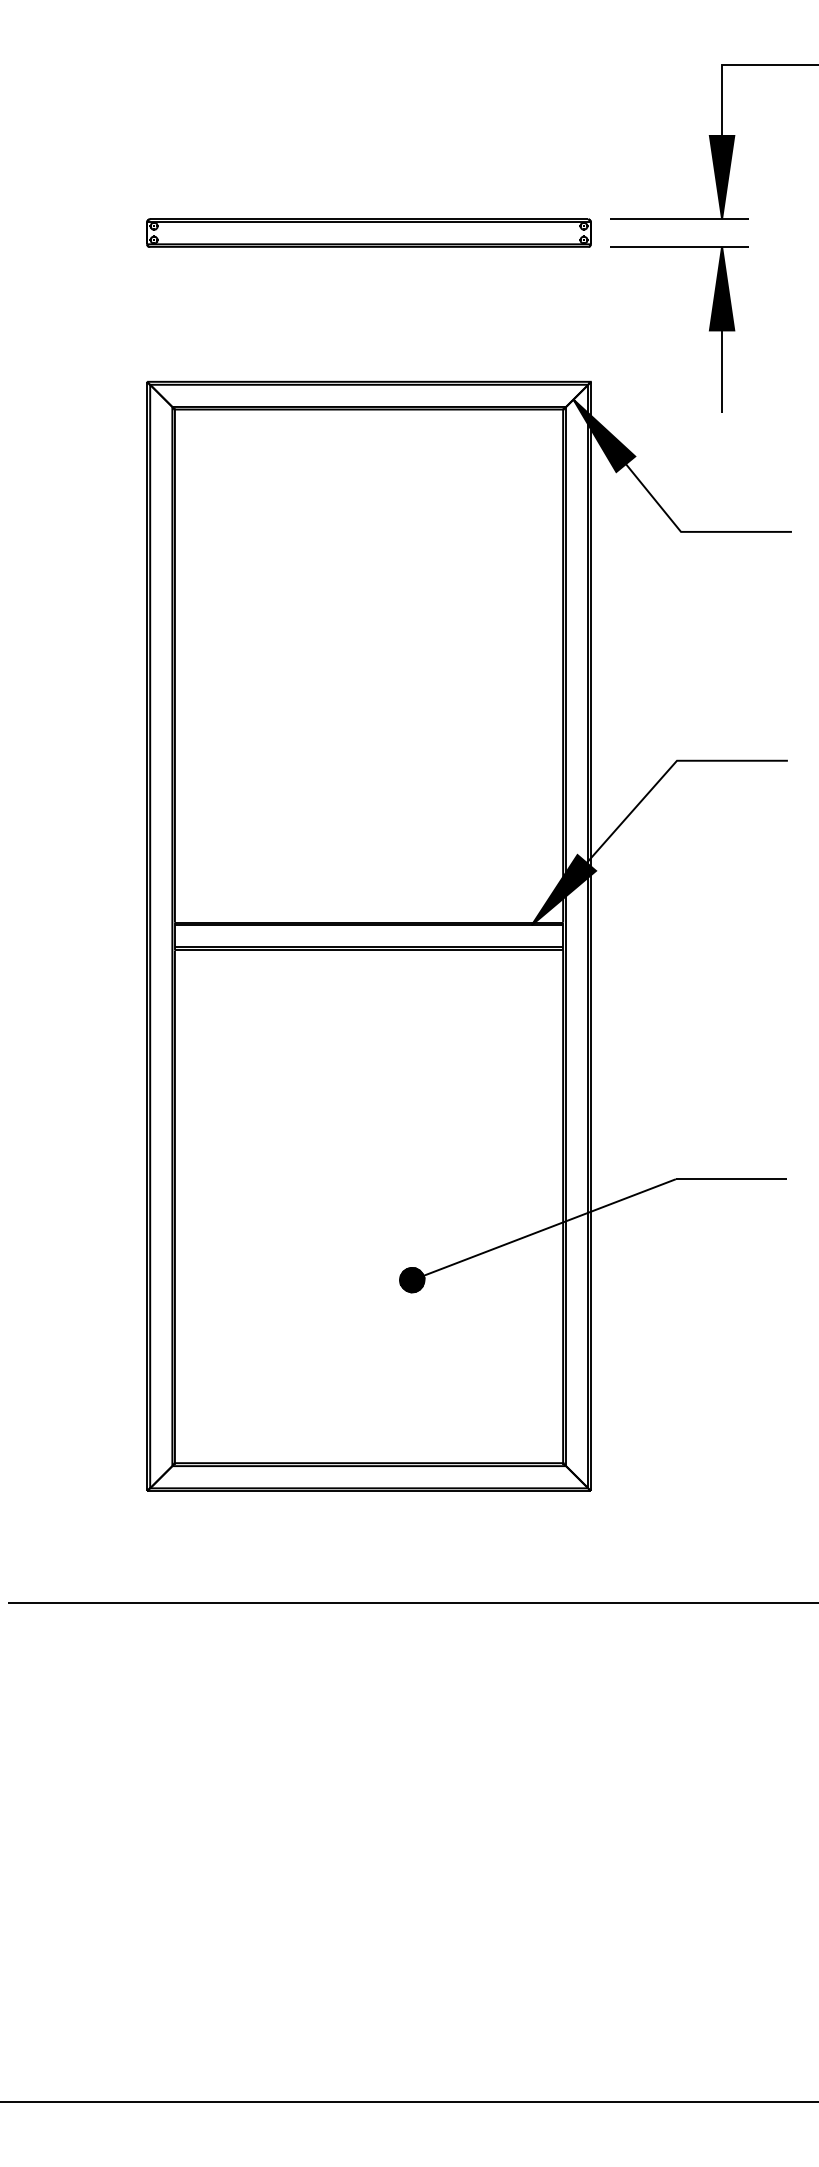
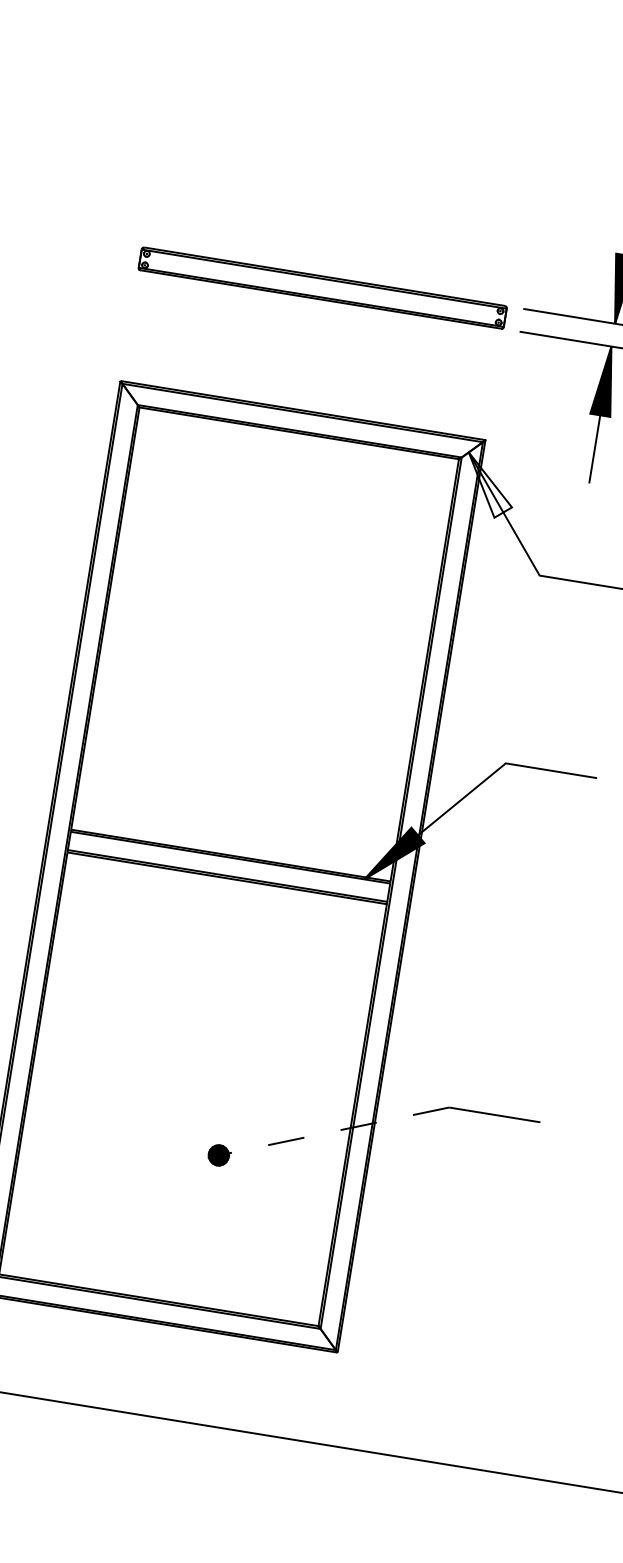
fill: (604, 435) -> (489, 486), removed
line: (543, 1229) -> (333, 1131), solid -> dashed

